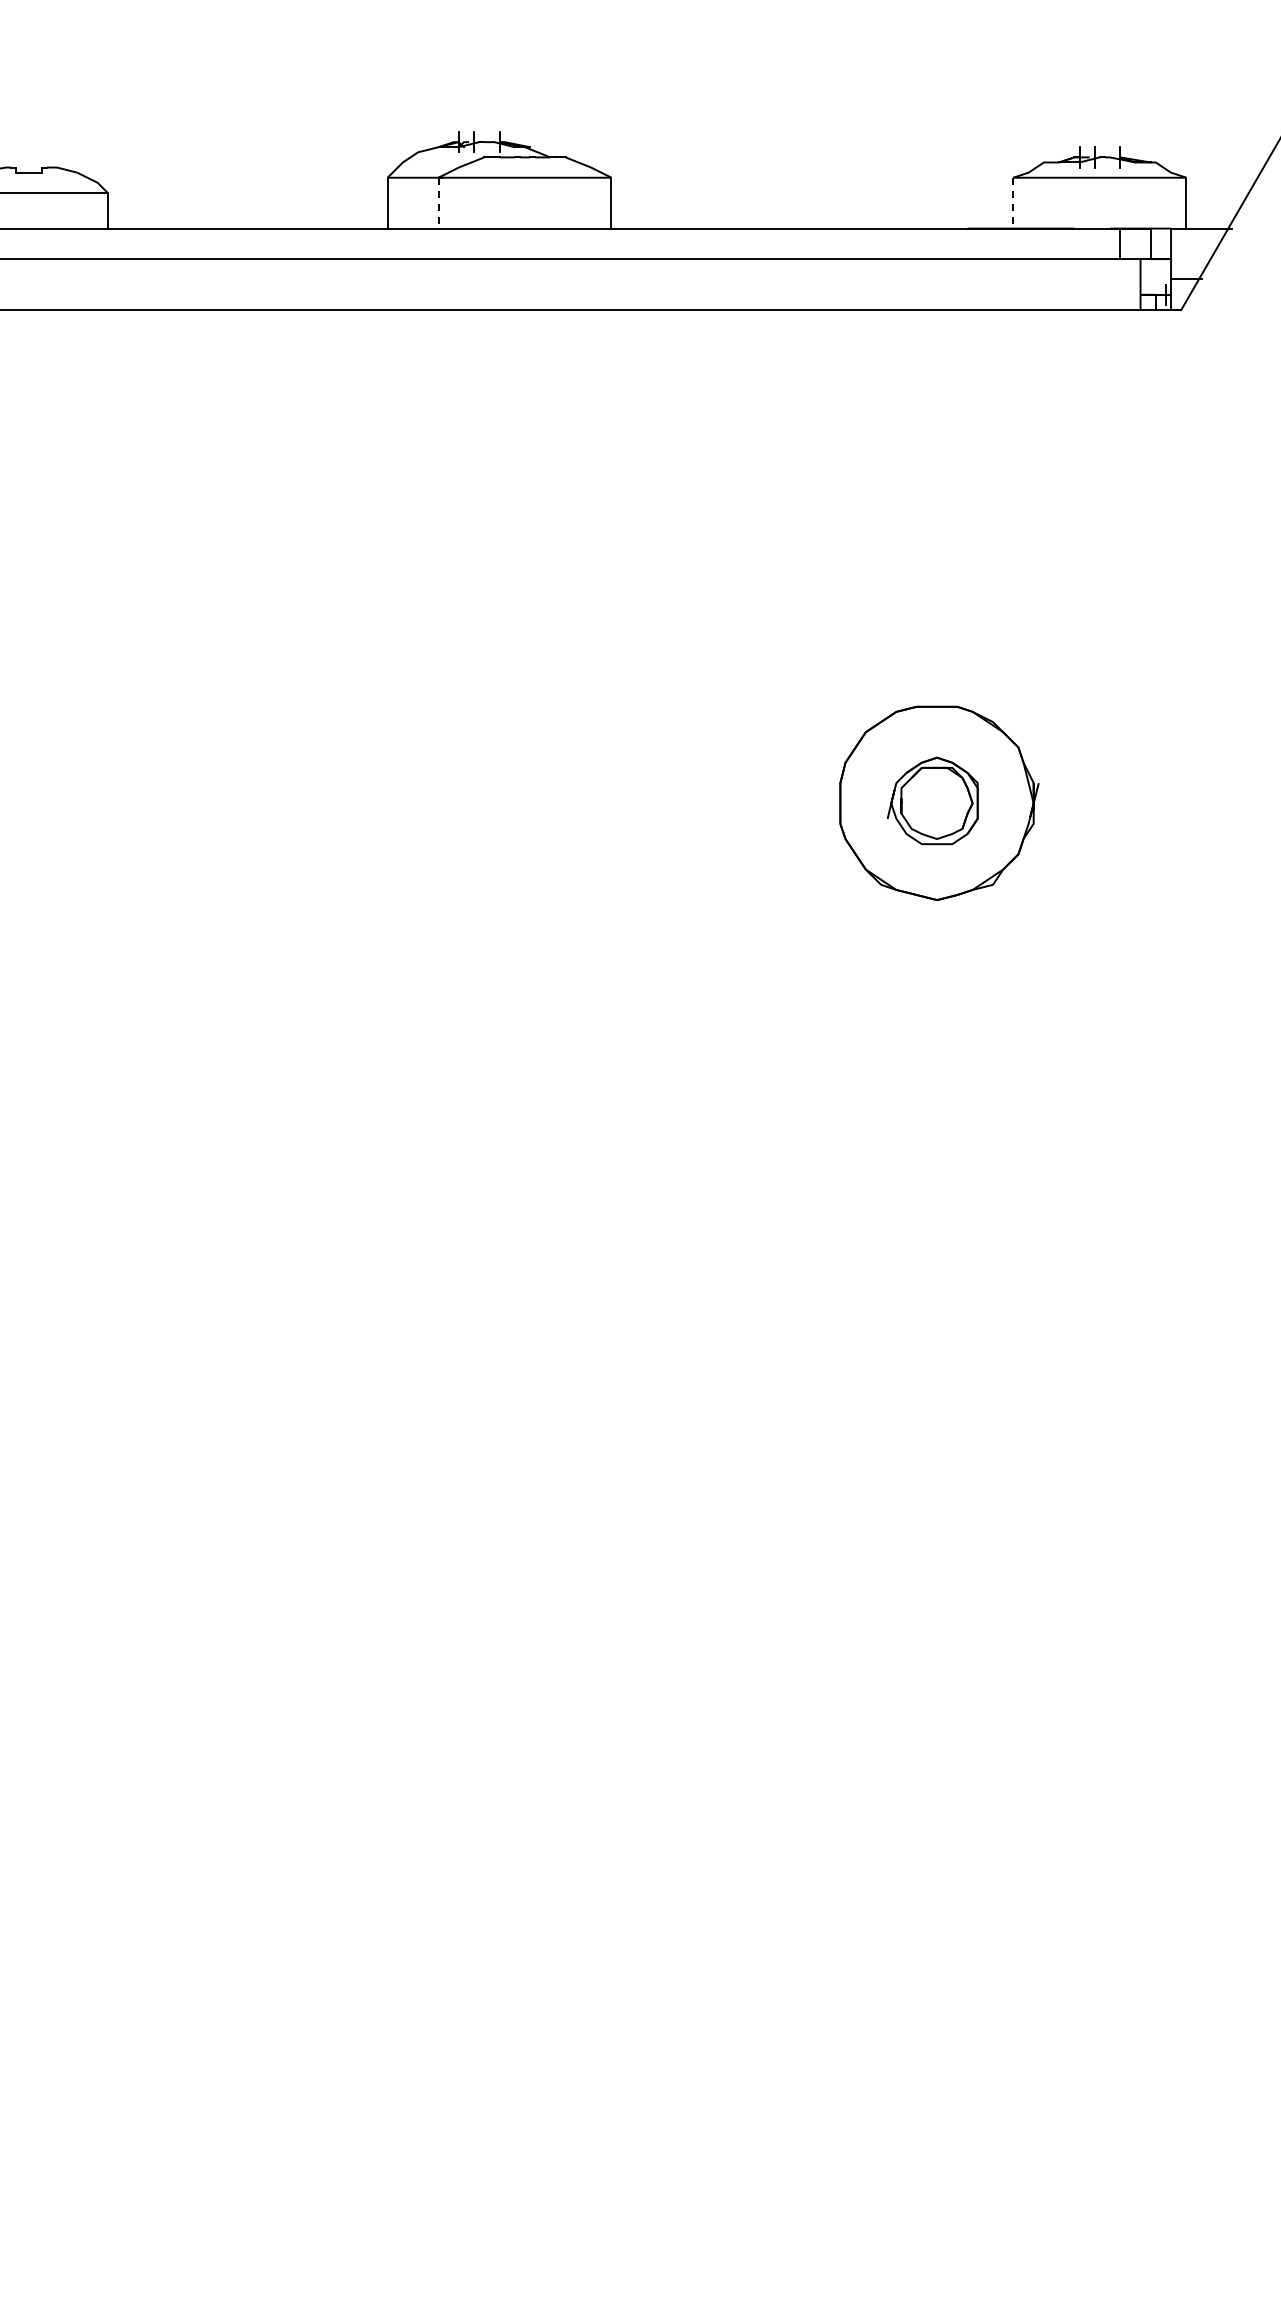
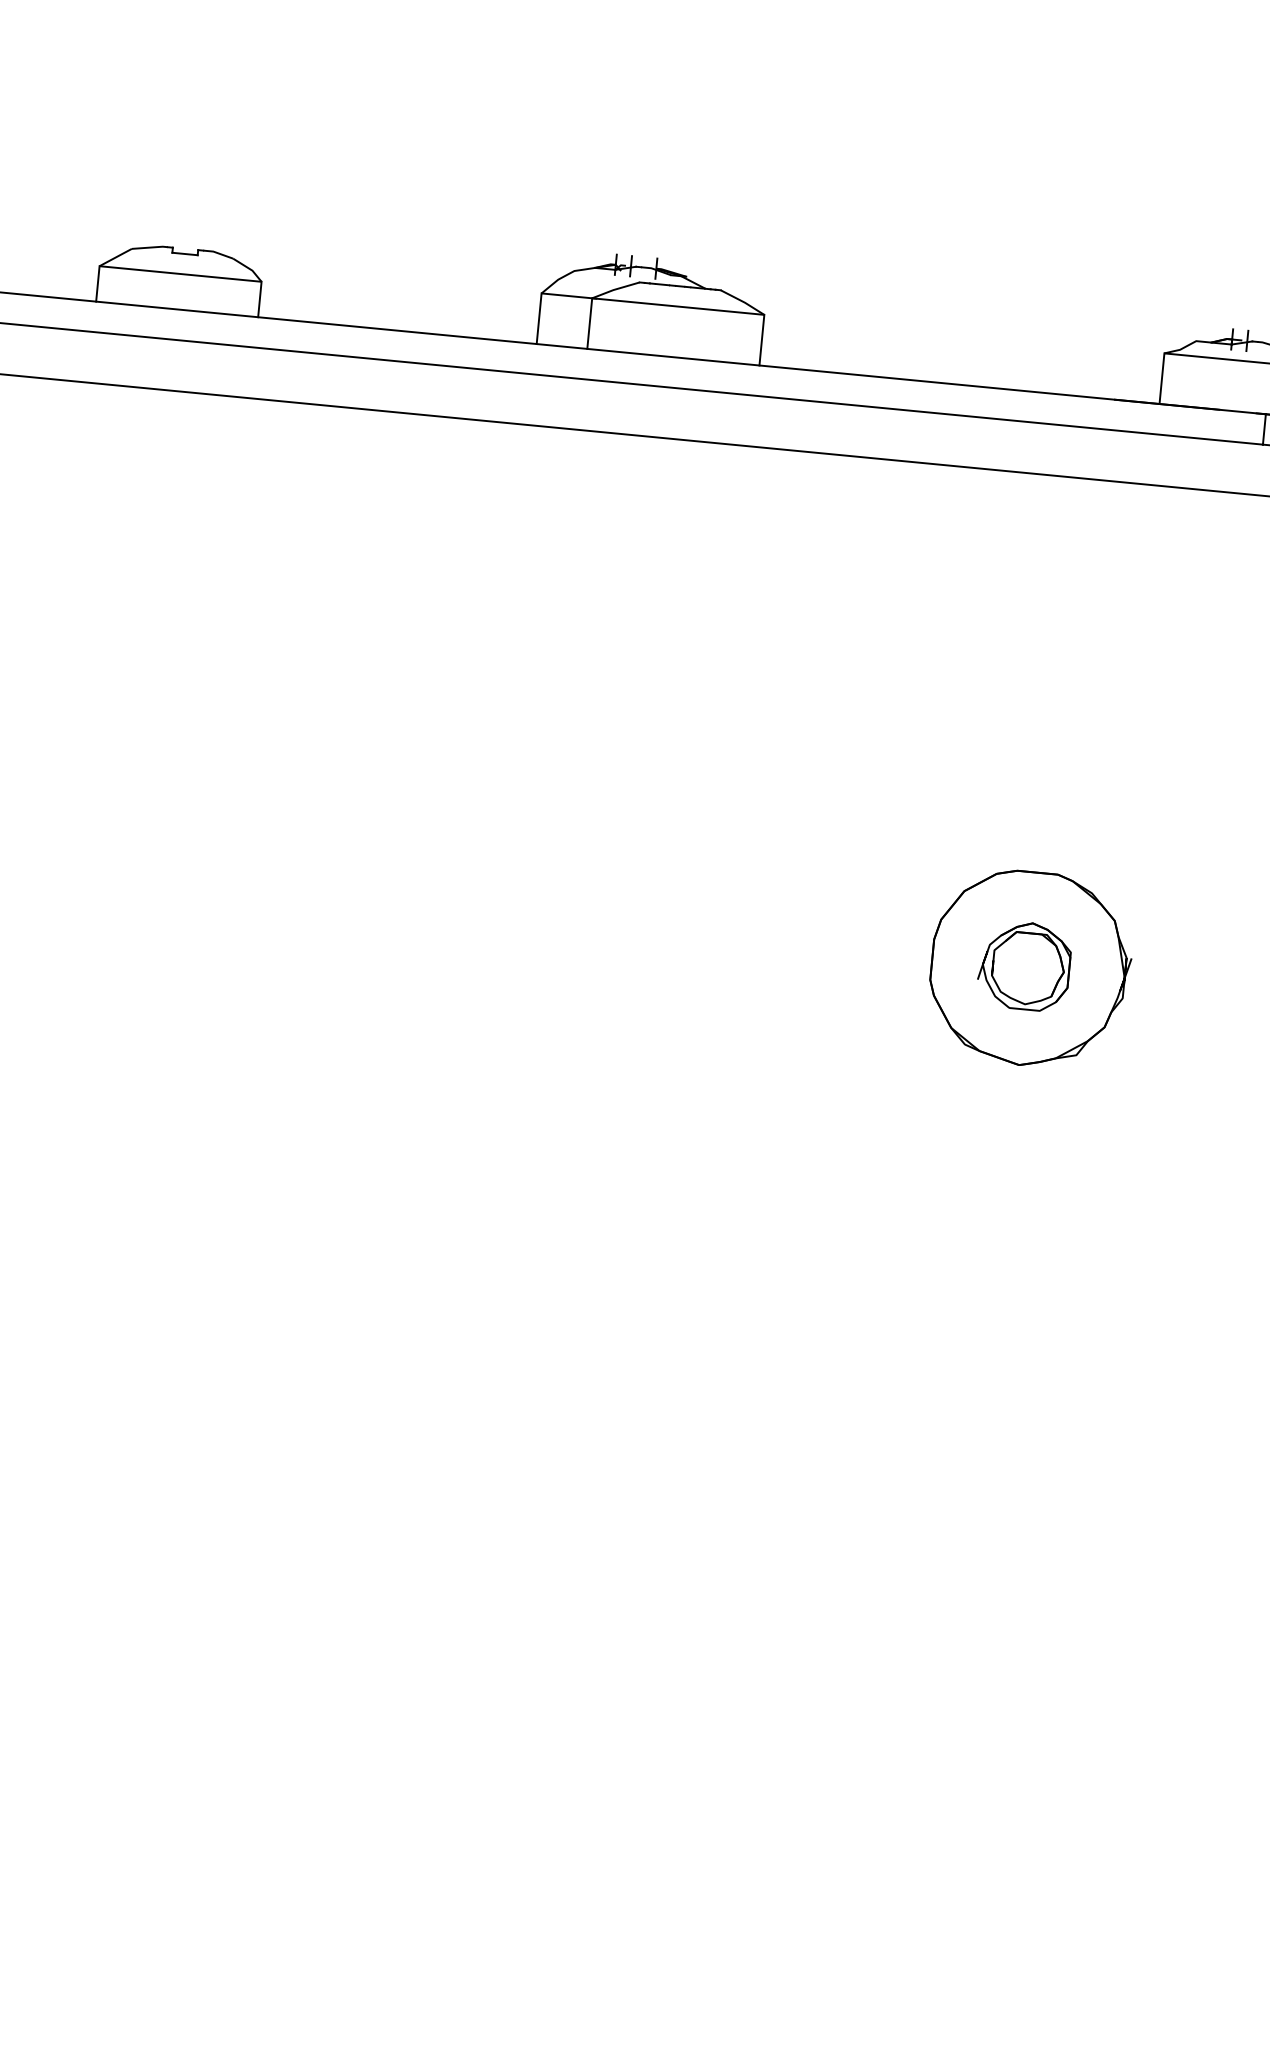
line: (438, 203) -> (589, 323), dashed -> solid
line: (1013, 203) -> (1162, 379), dashed -> solid

